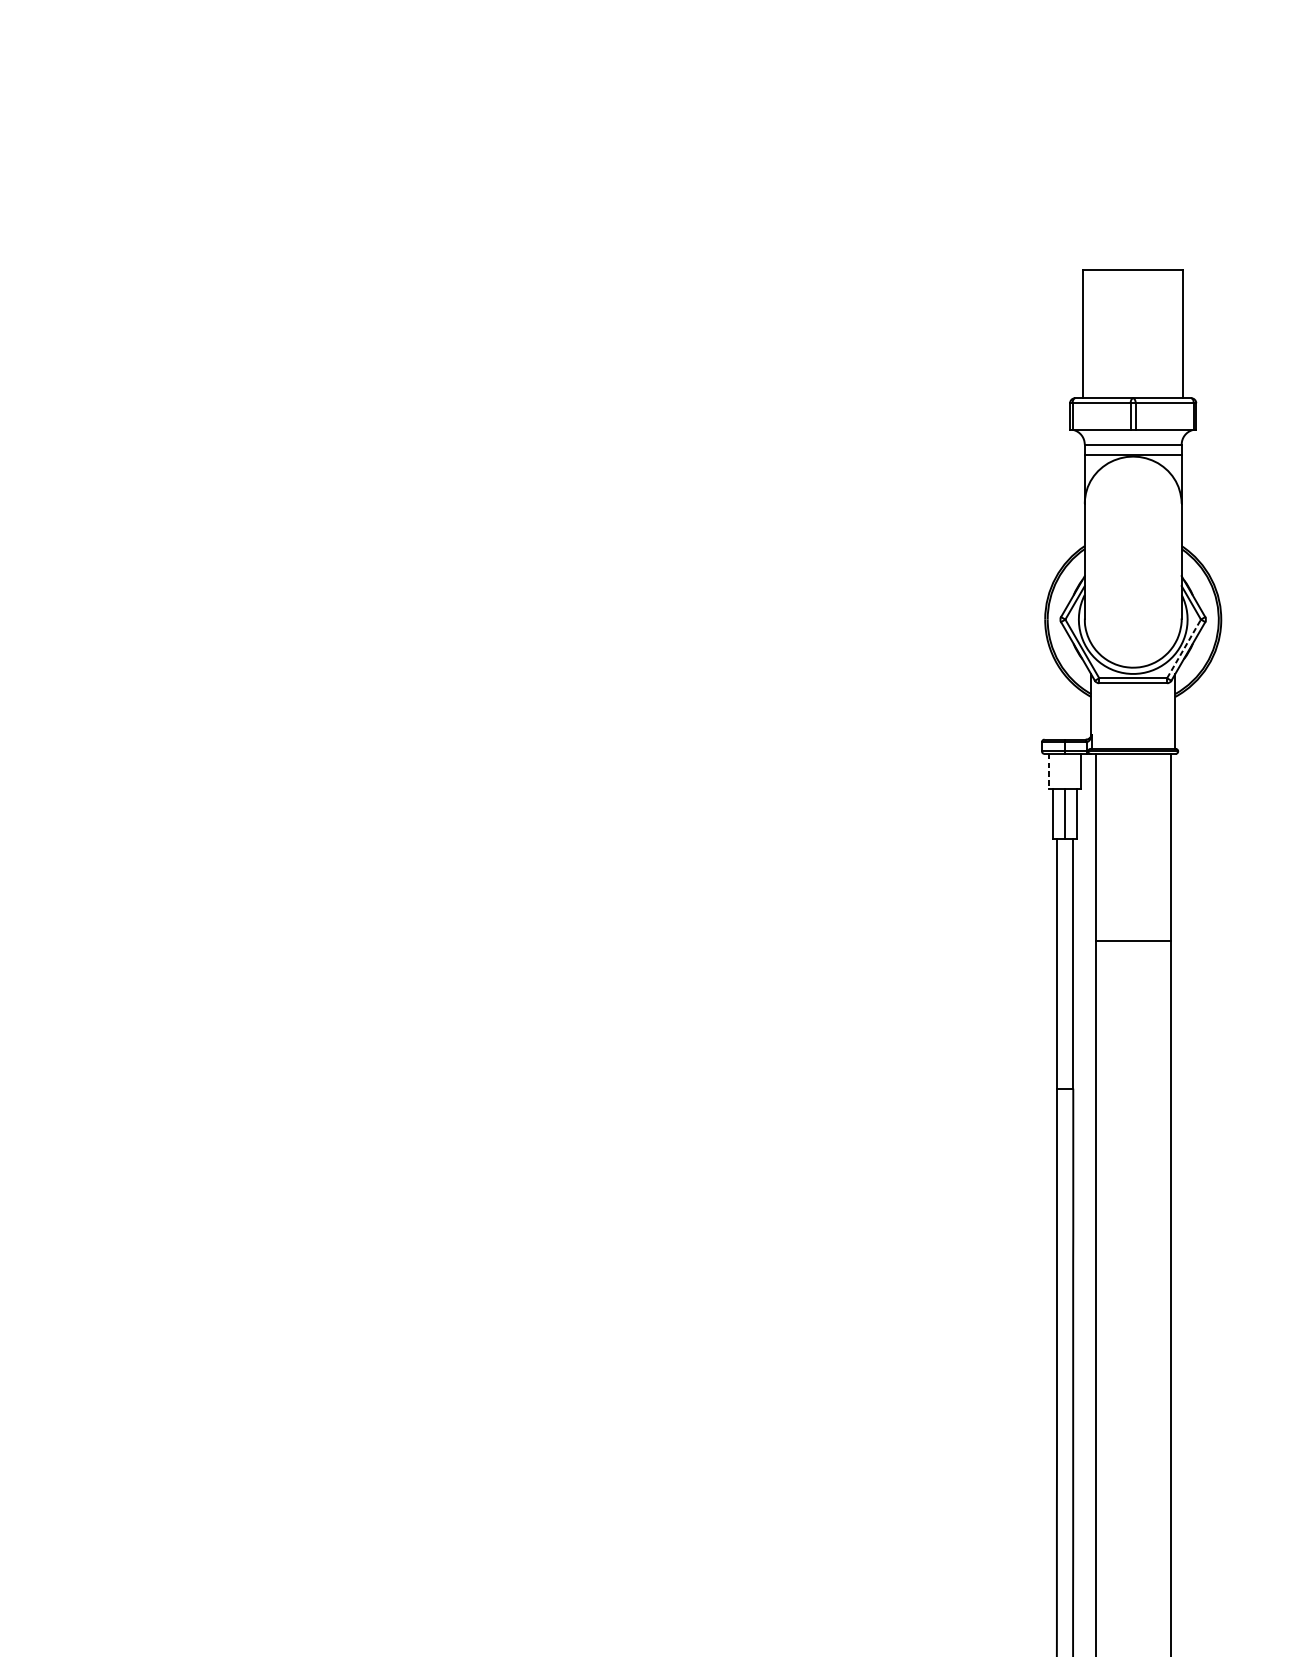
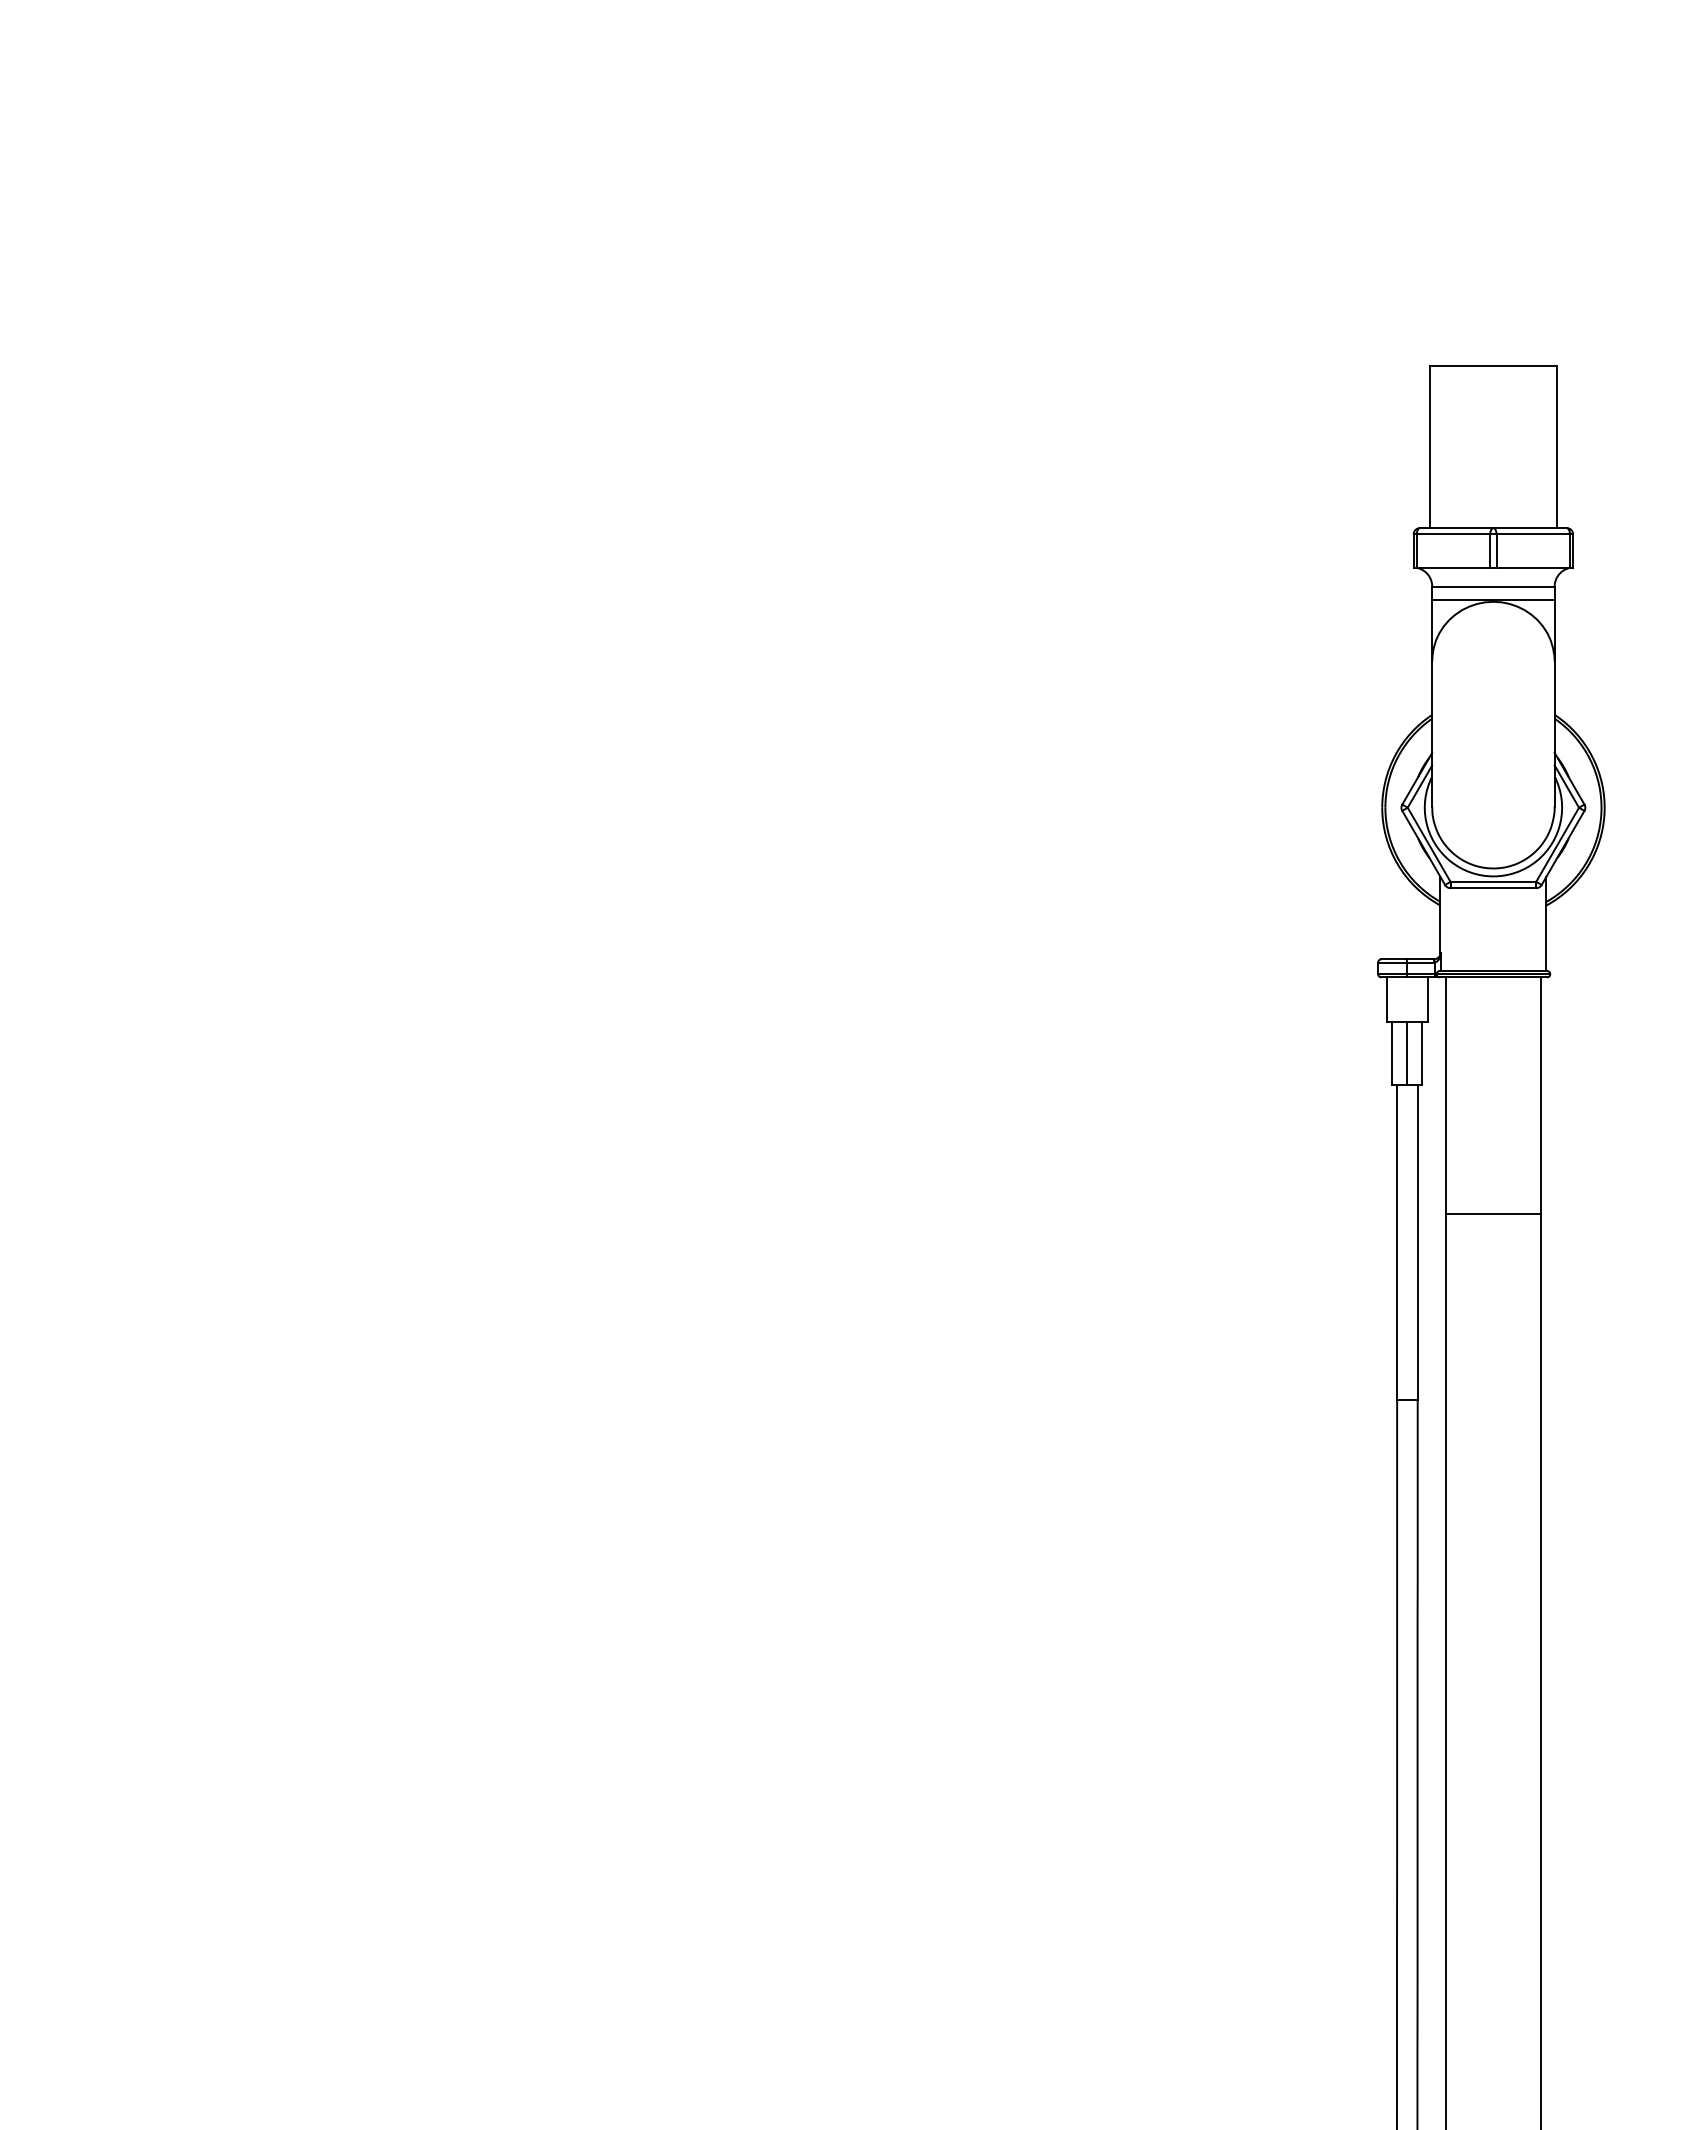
line: (1183, 648) -> (1557, 844), dashed -> solid
line: (1048, 771) -> (1386, 999), dashed -> solid

